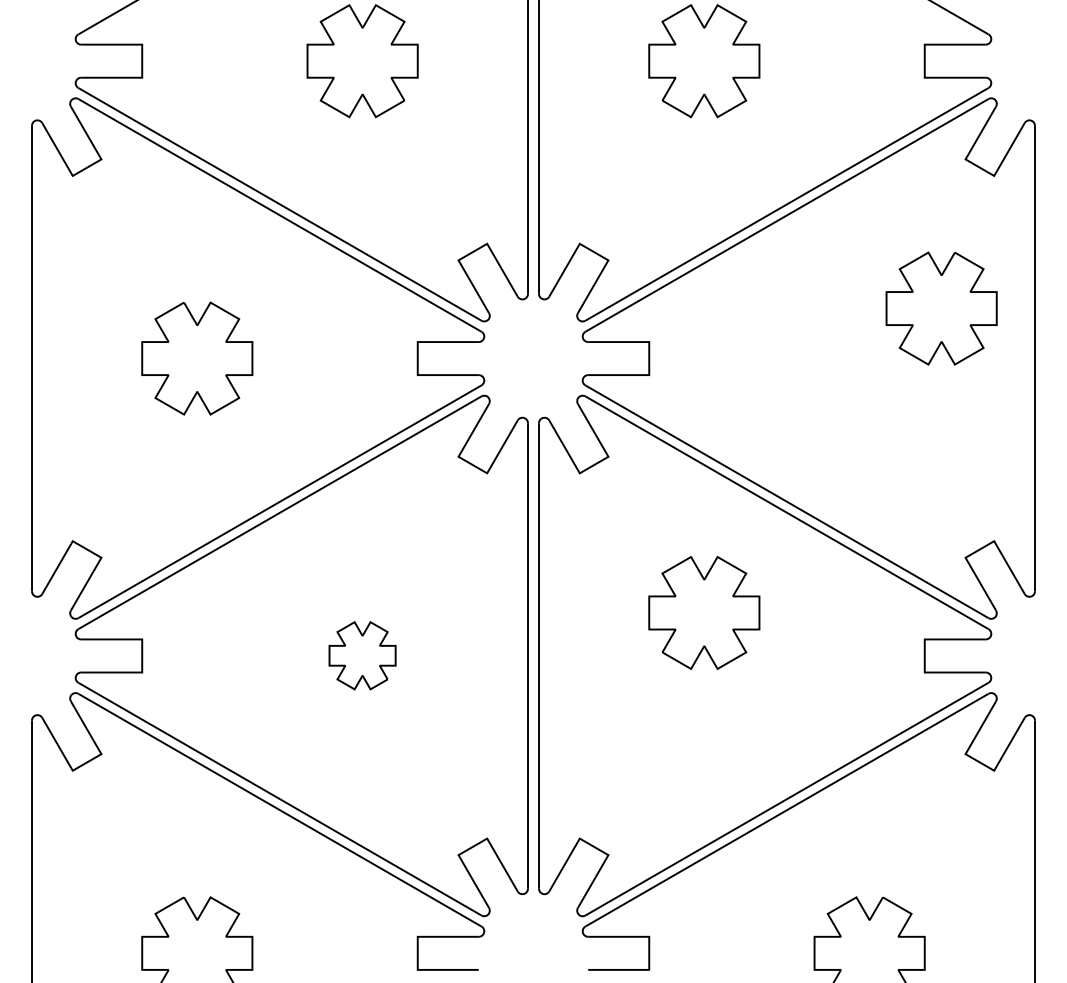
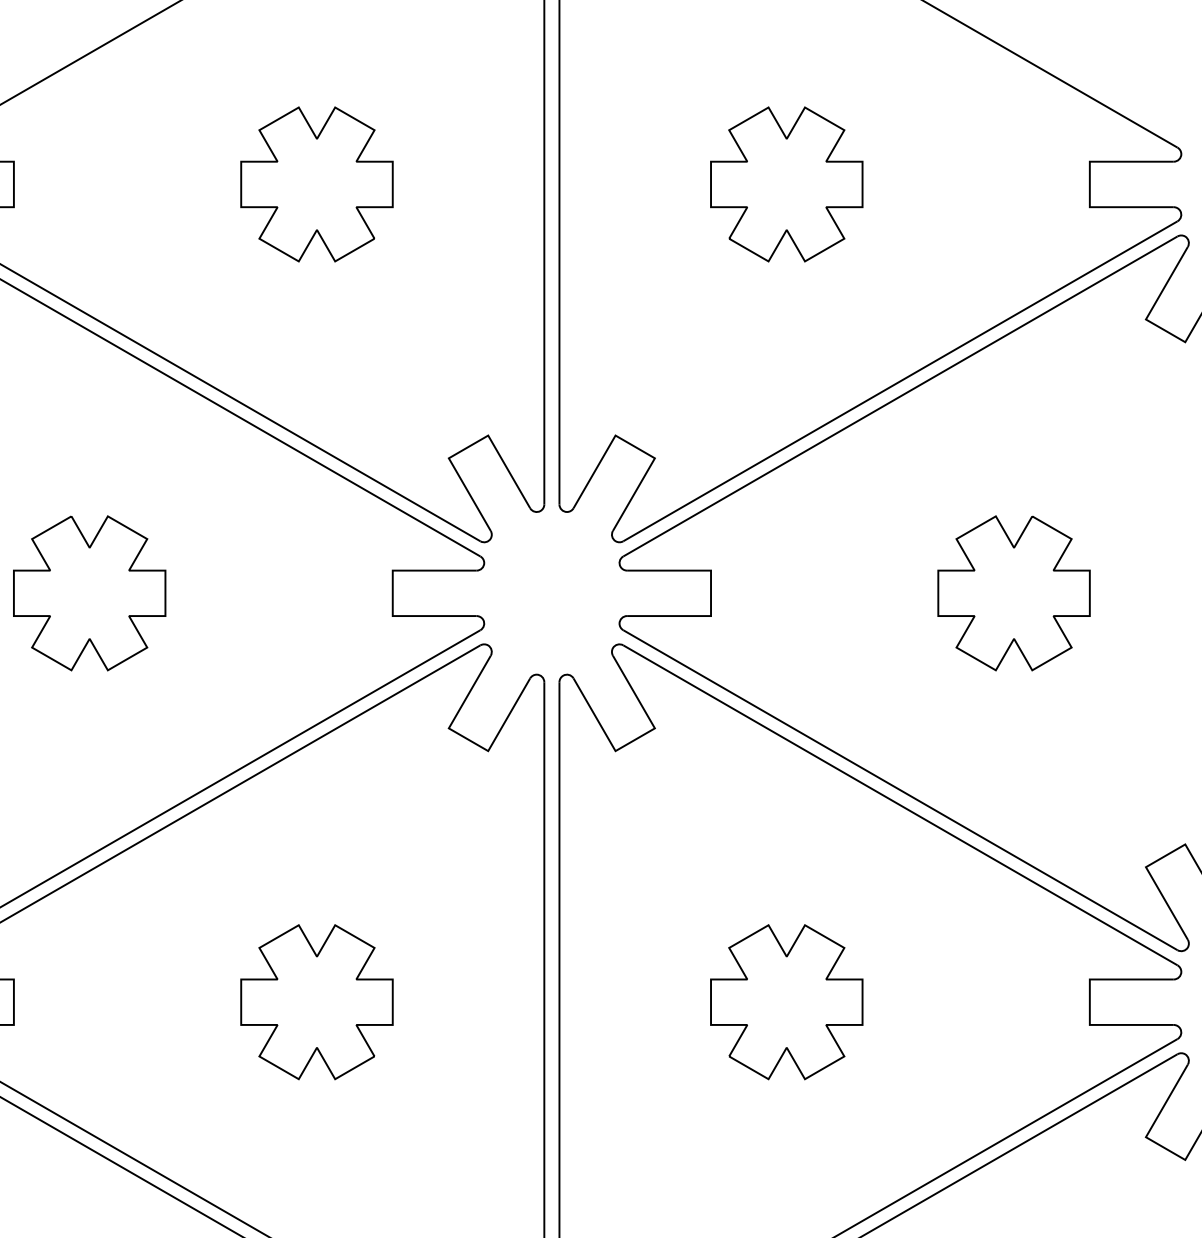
part: (941, 308) -> (1013, 593), moved
part: (704, 612) -> (786, 1001), moved
part: (362, 655) -> (316, 1001), size x1.67

